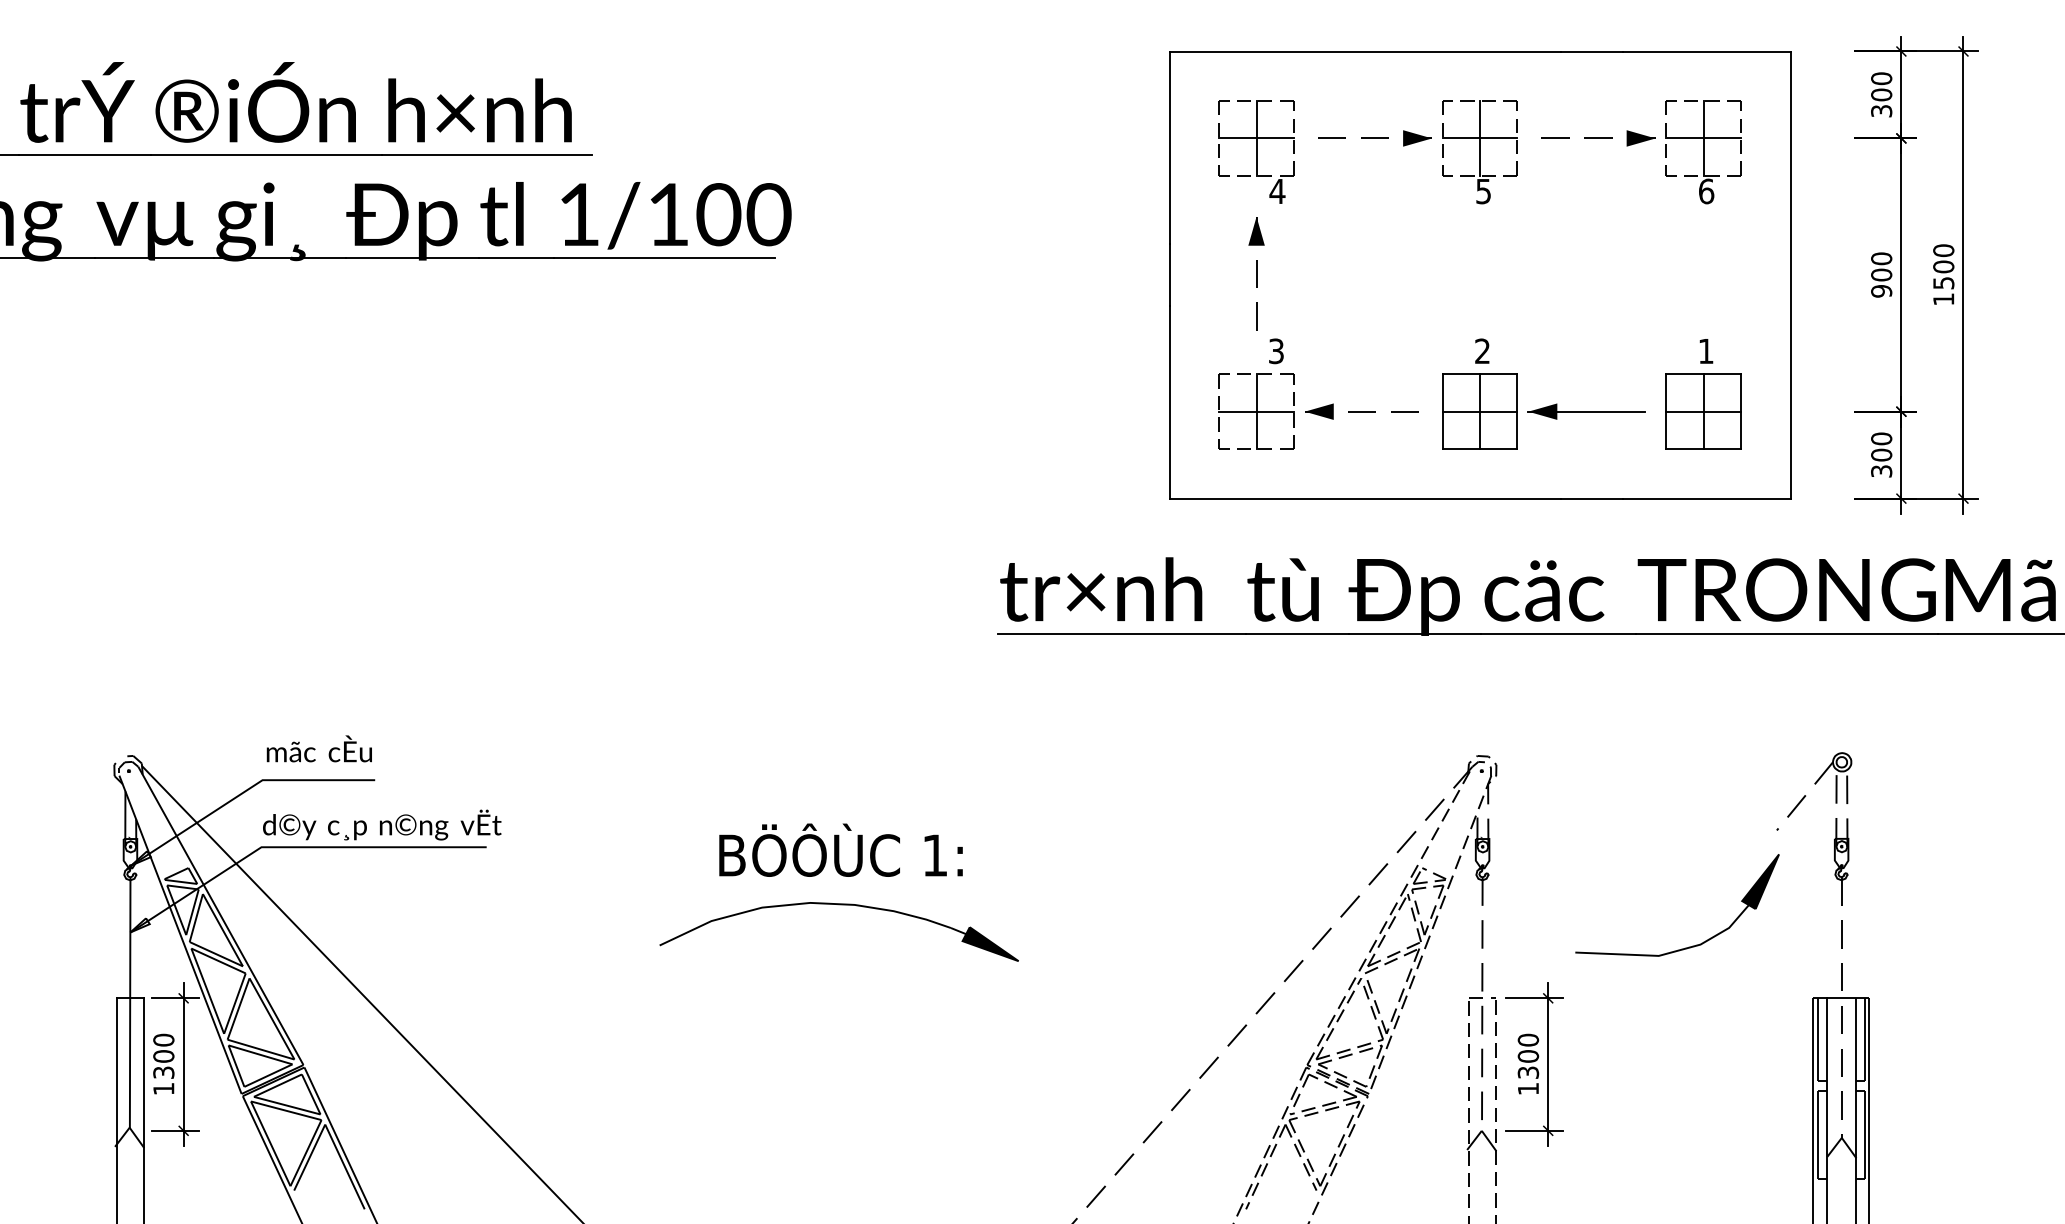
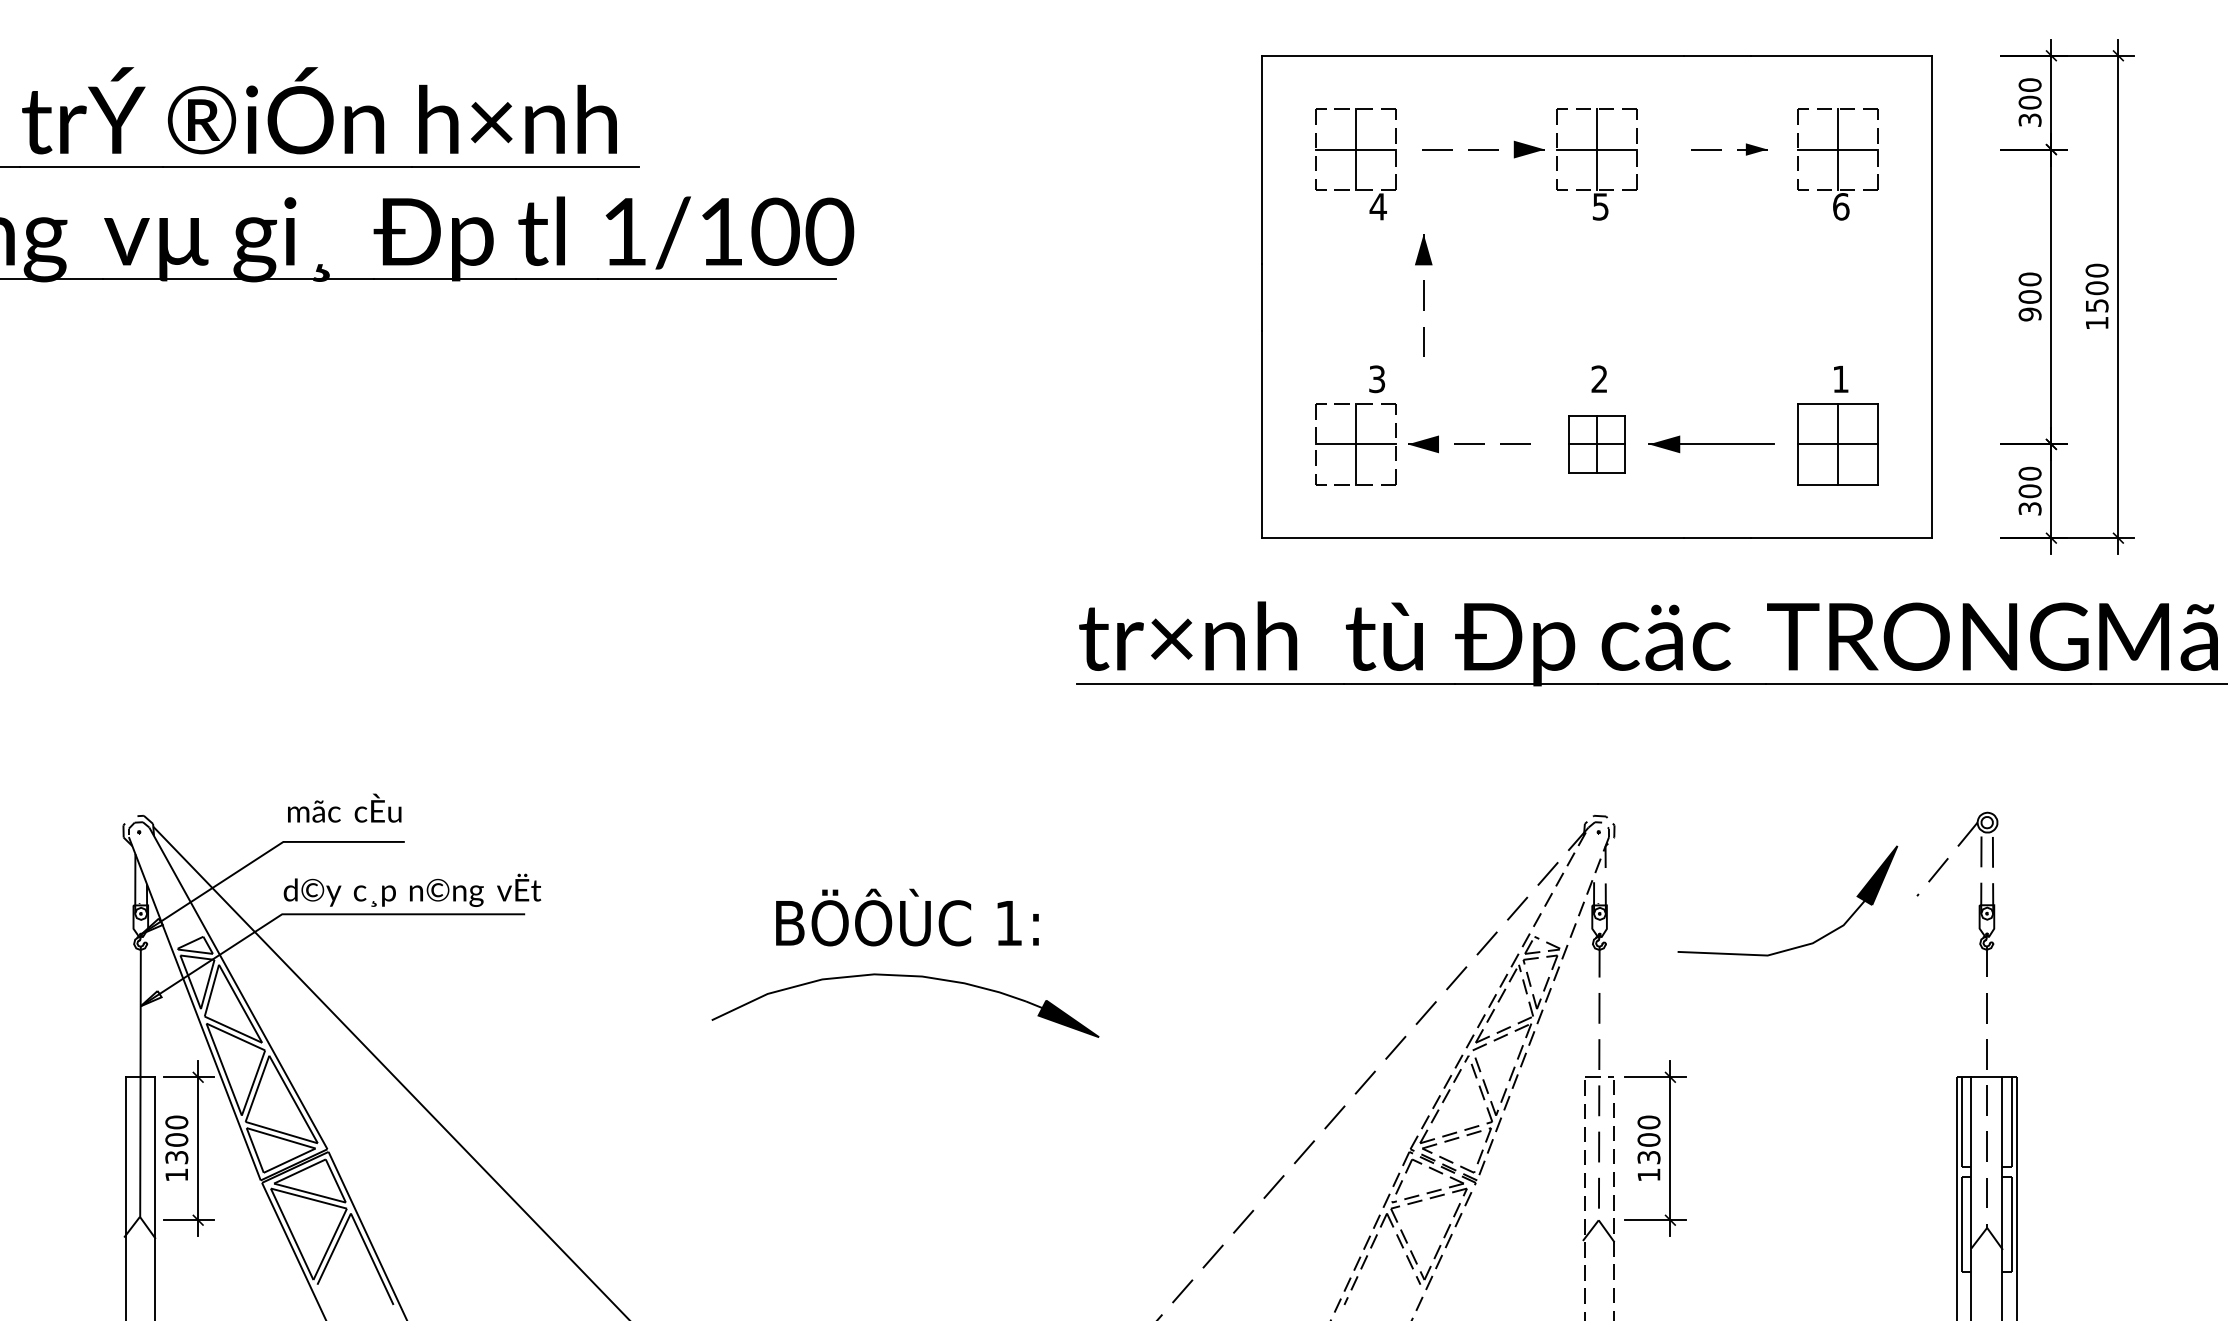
part: (1598, 138) -> (1724, 149), size x0.7
part: (1256, 273) -> (1423, 295), moved
part: (1479, 411) -> (1596, 444), size x0.7
part: (1691, 945) -> (1803, 944), moved

